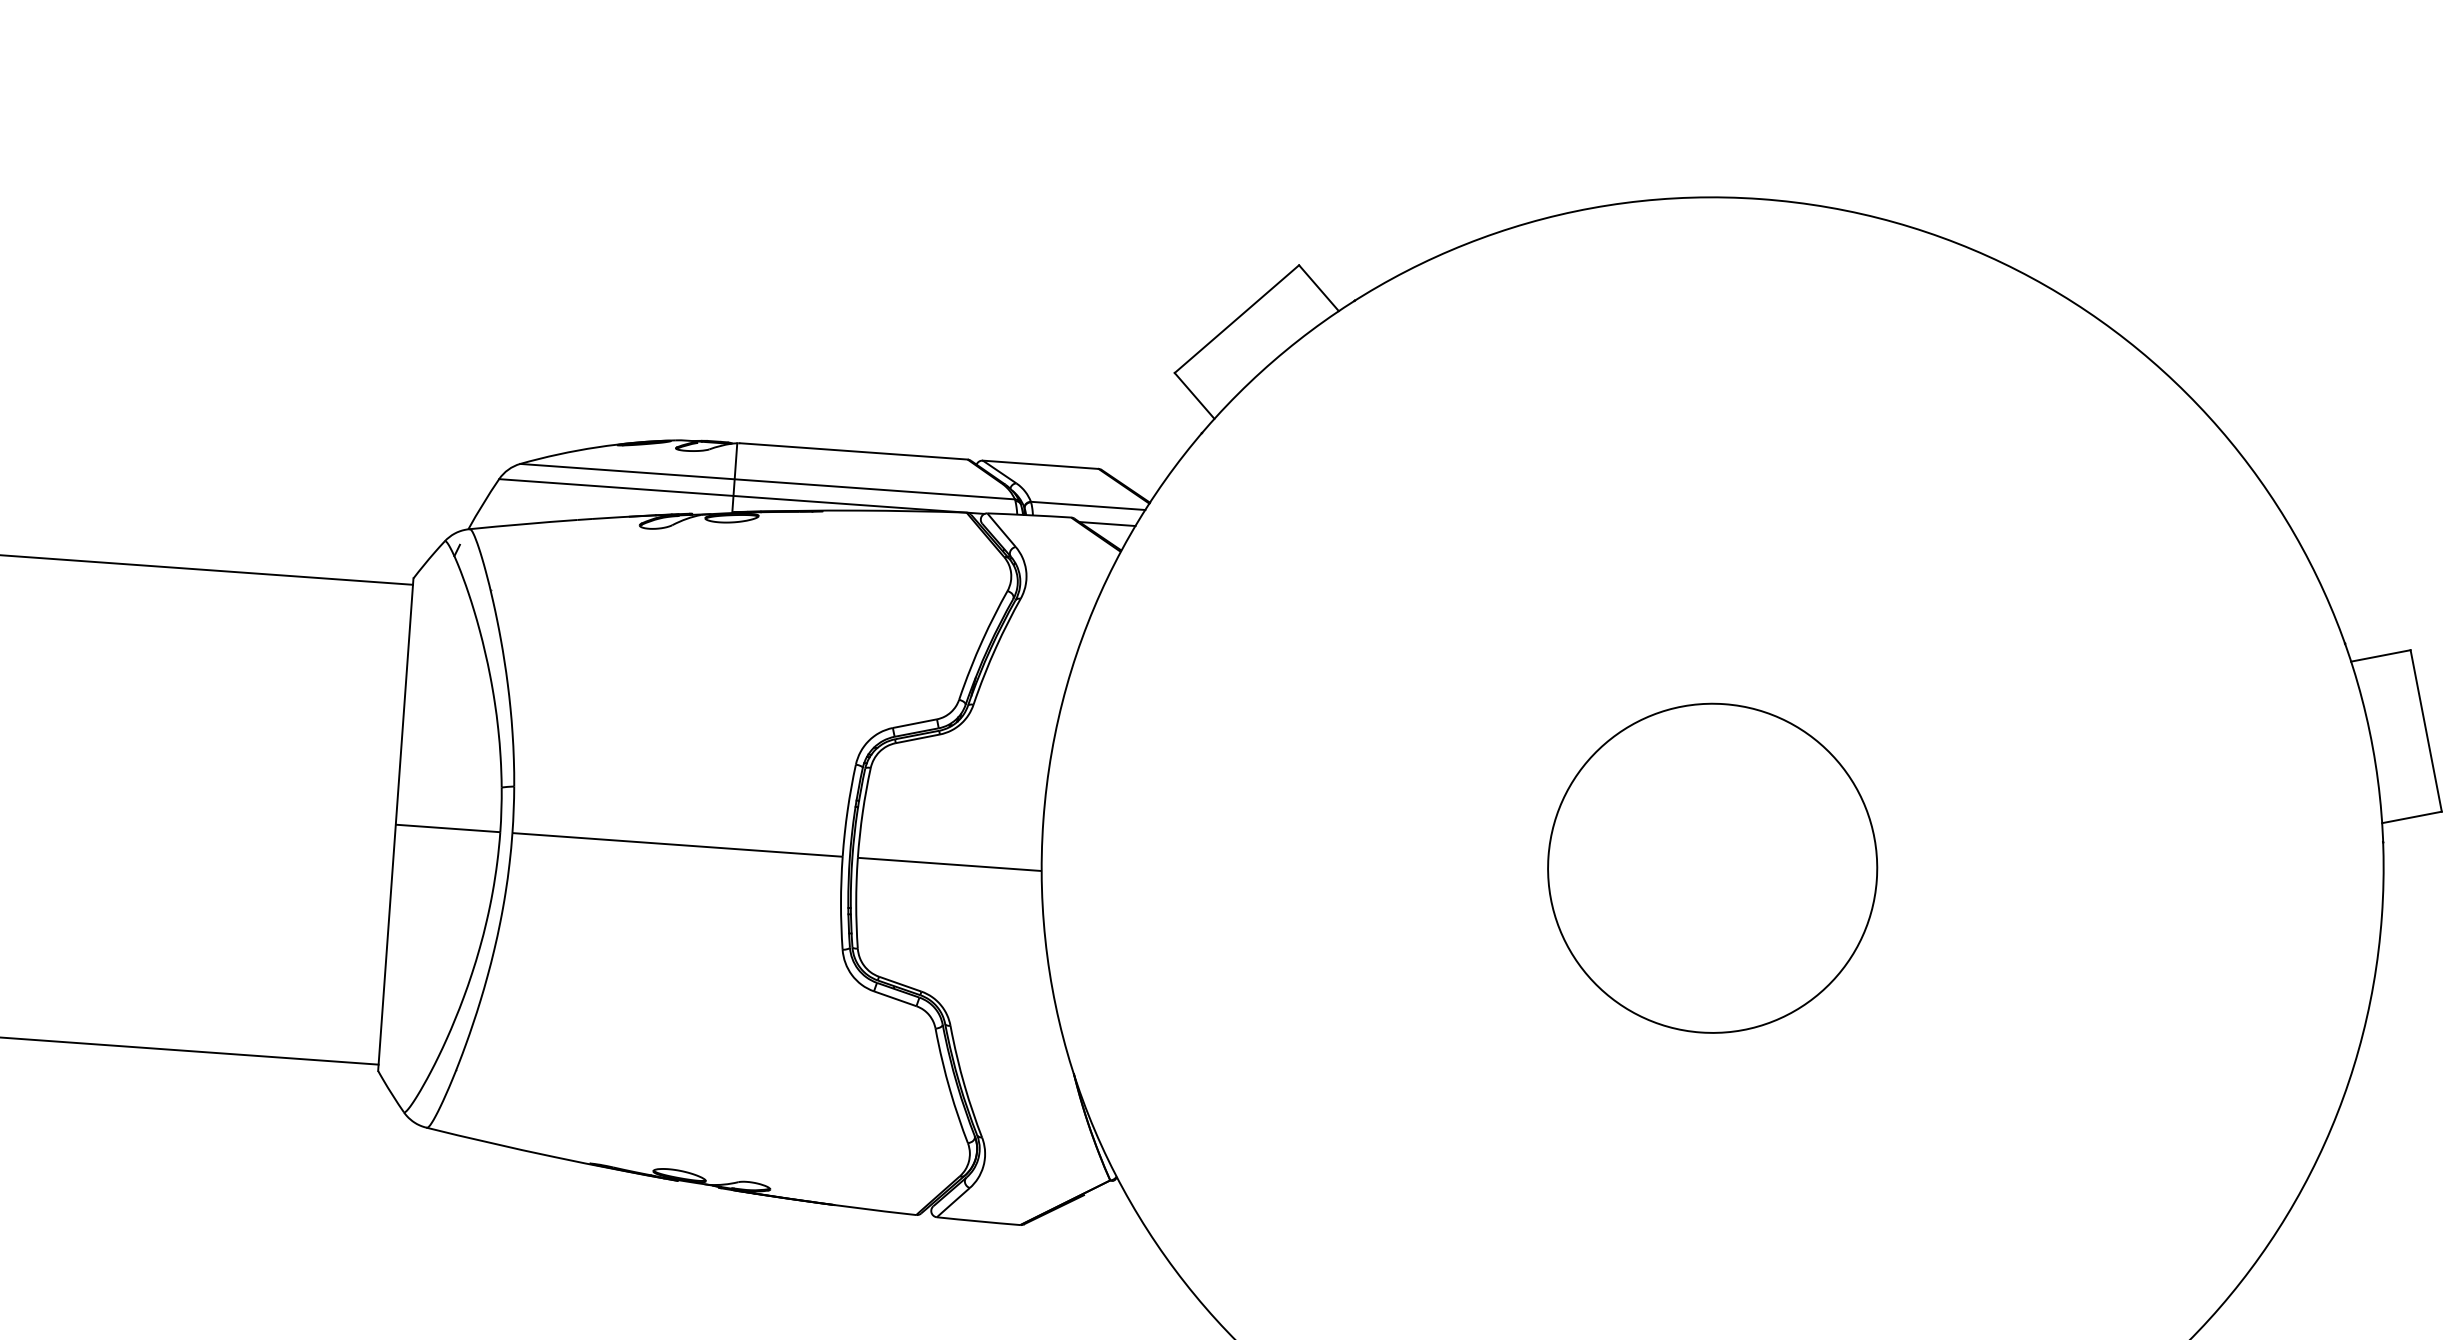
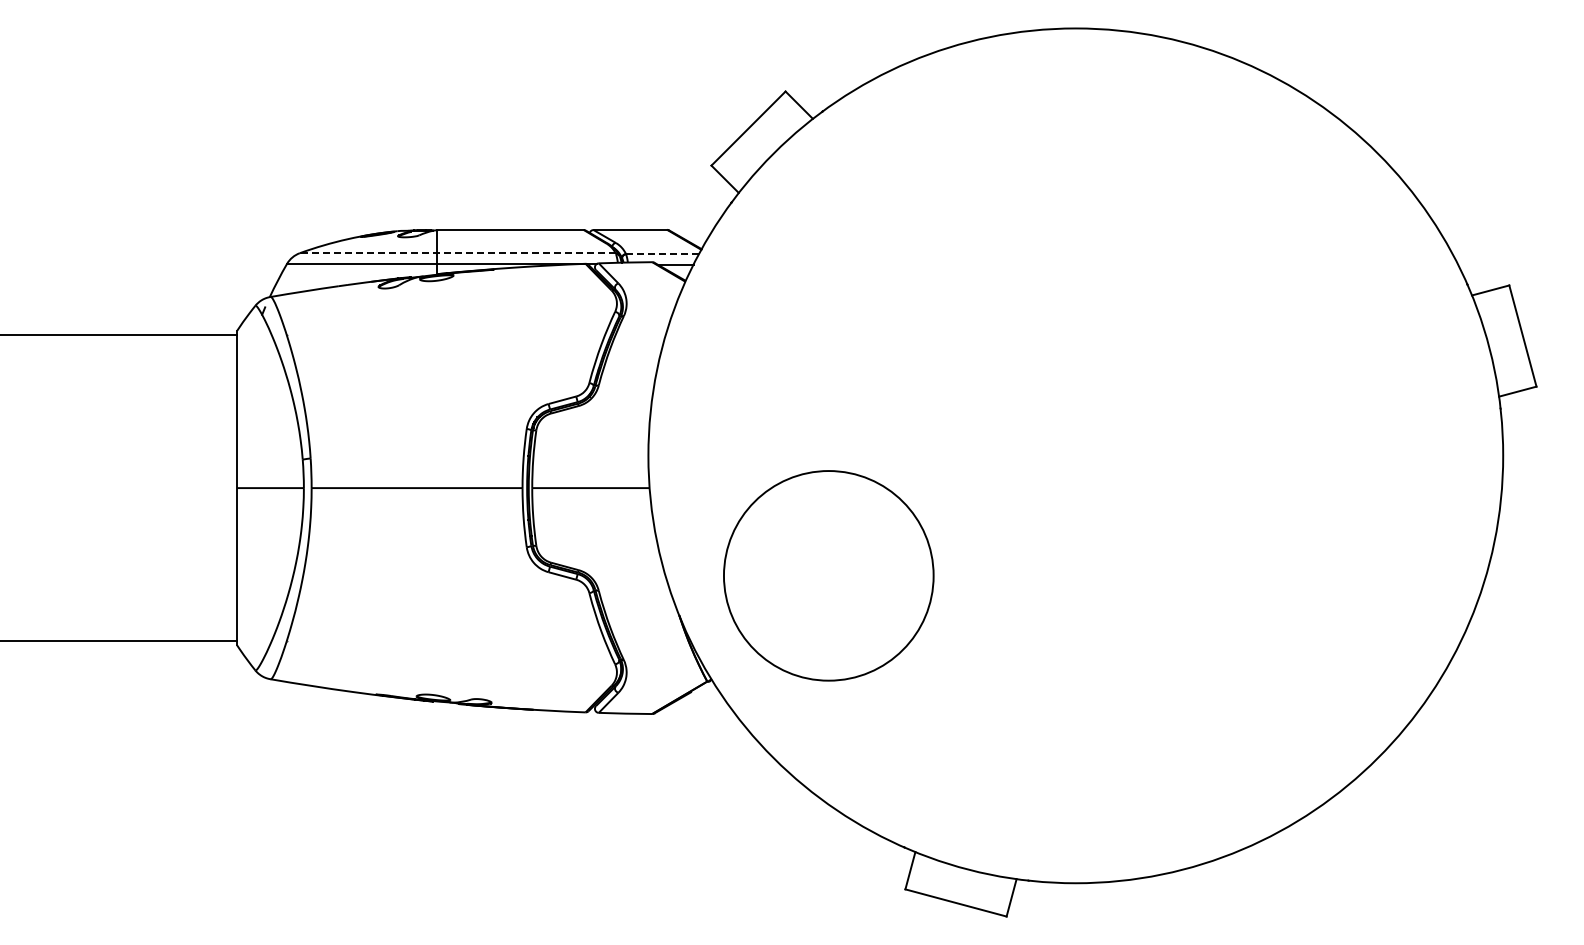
line: (767, 482) -> (457, 253), solid -> dashed
line: (1088, 506) -> (662, 254), solid -> dashed
circle: (1712, 867) -> (828, 575), moved

